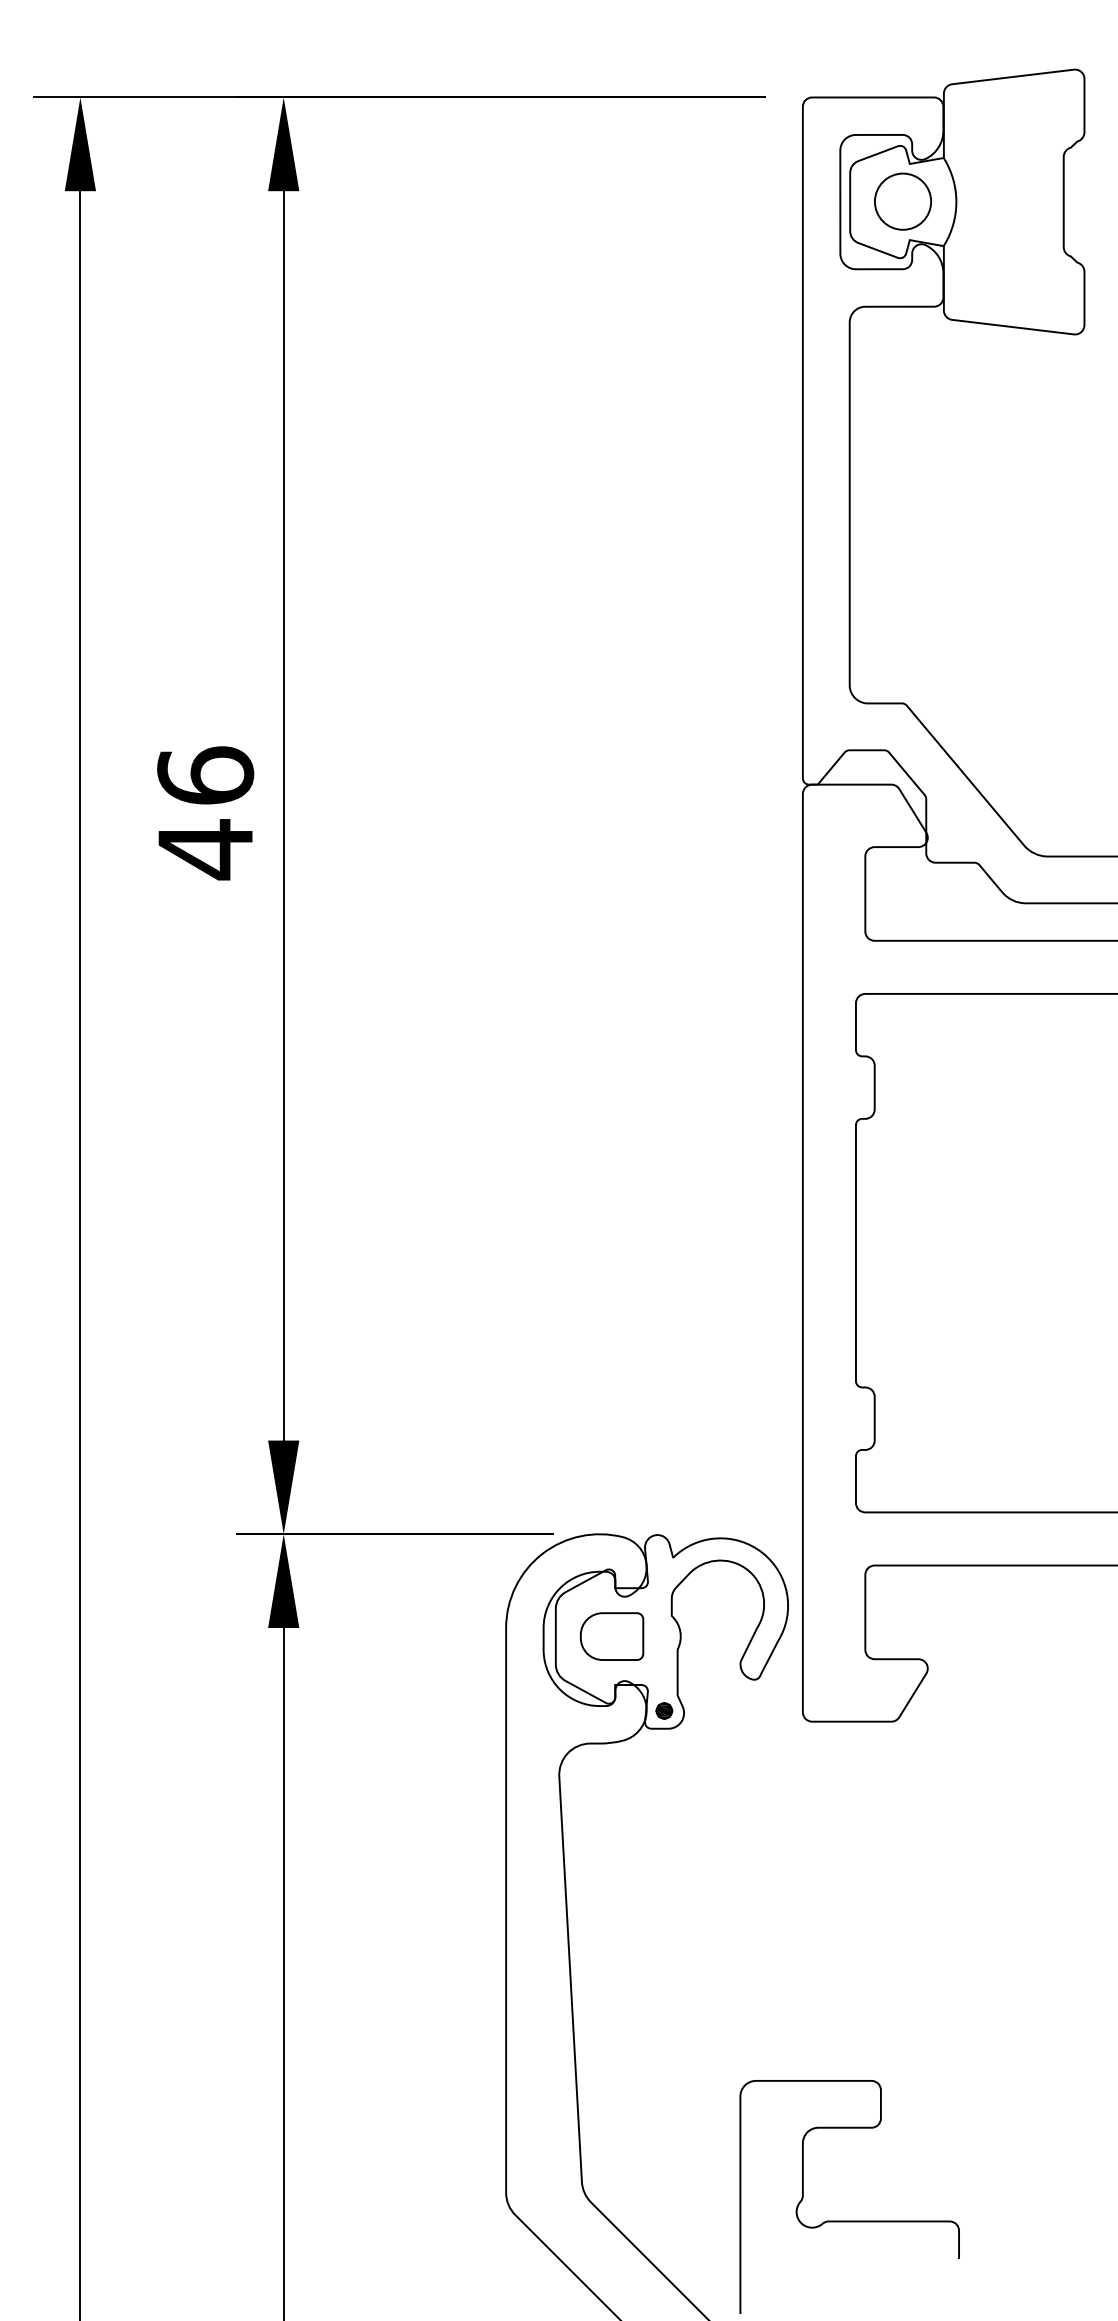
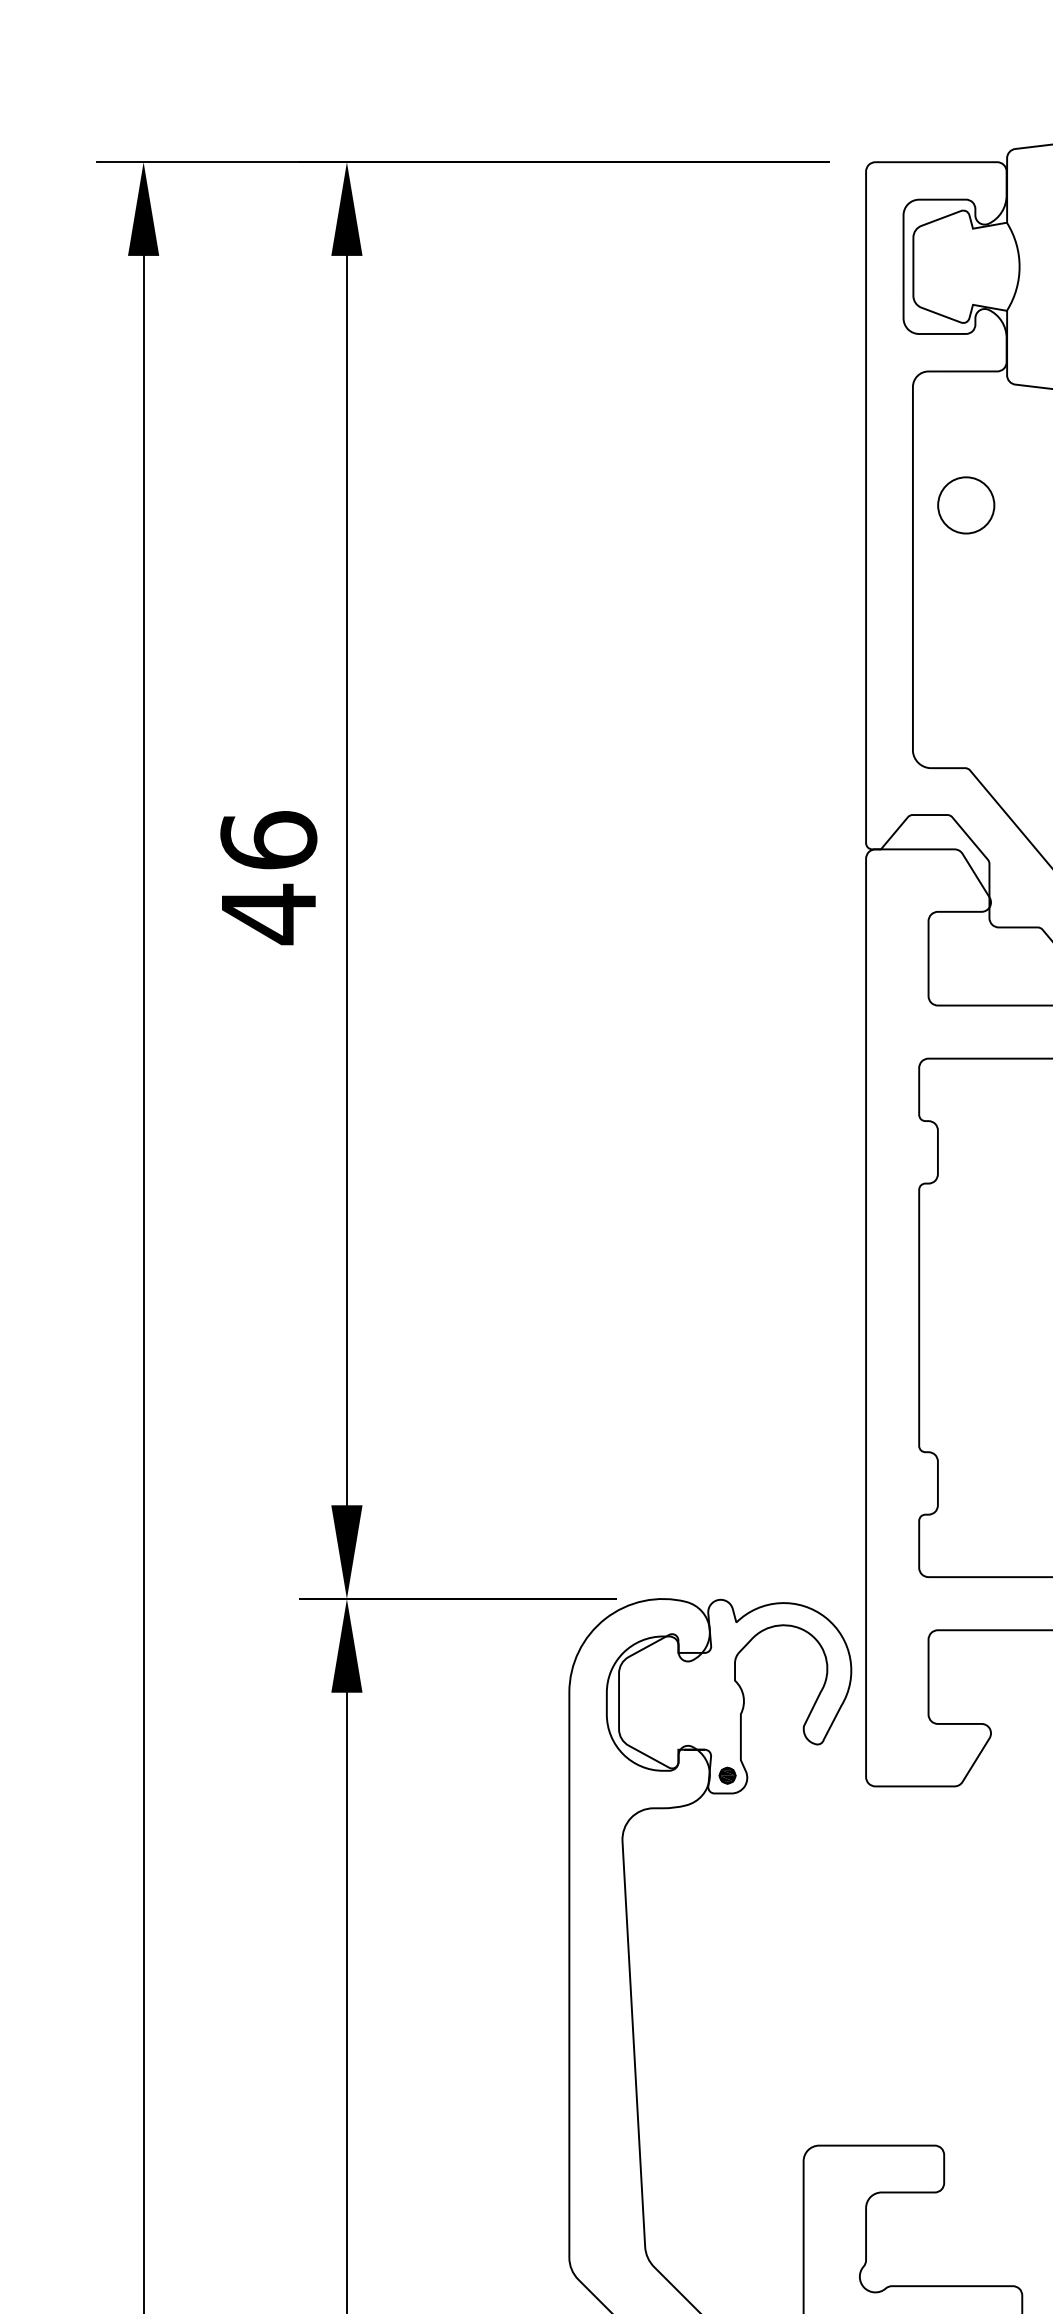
circle: (902, 201) -> (965, 505), moved
part: (611, 1636) -> (674, 1701), removed

